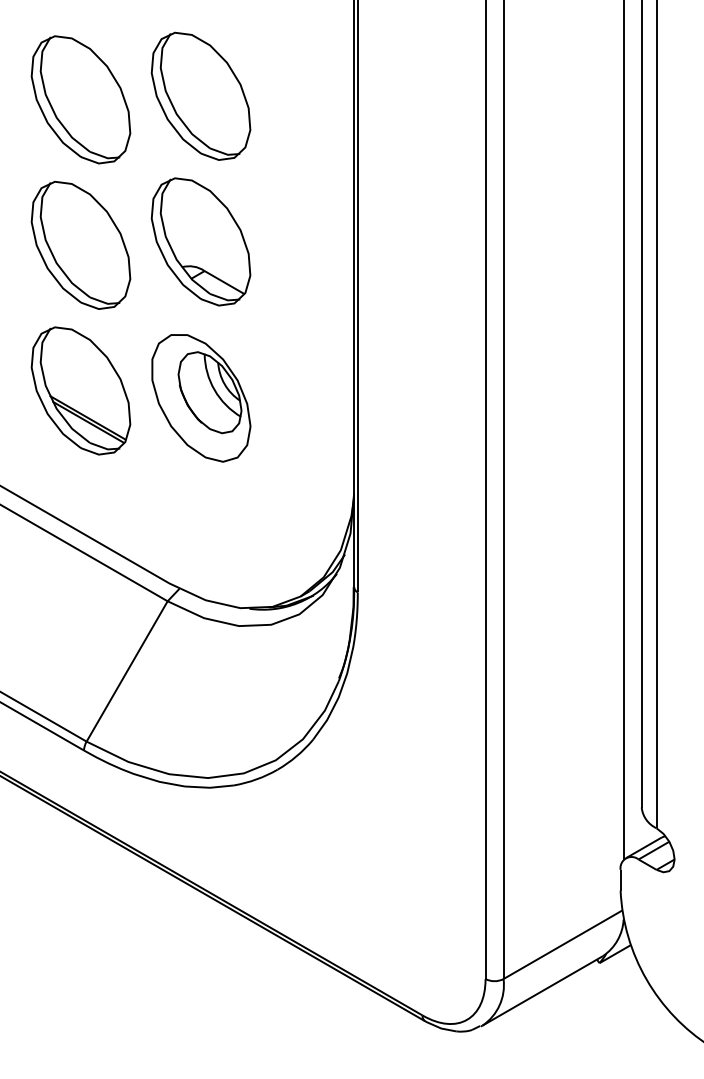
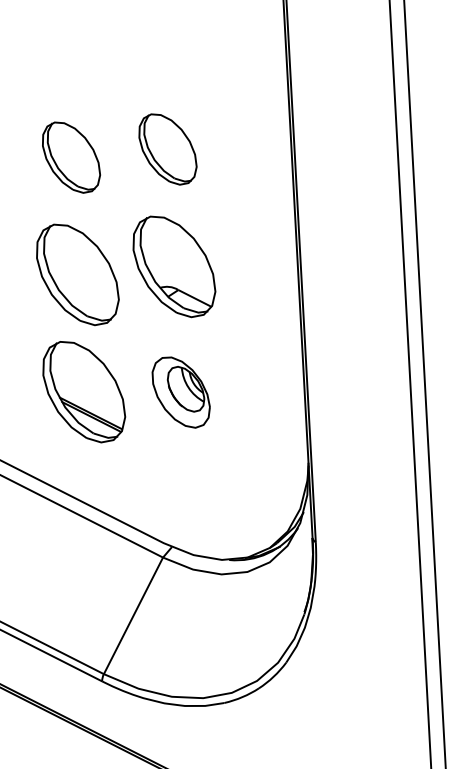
part: (200, 95) -> (167, 148), size x0.7
part: (80, 99) -> (70, 157), size x0.7
part: (201, 398) -> (181, 392), size x0.7

